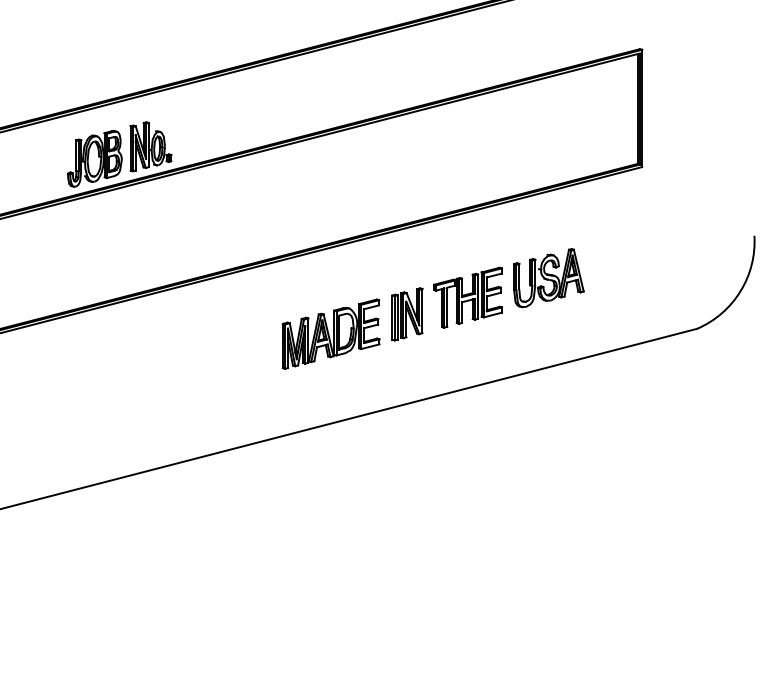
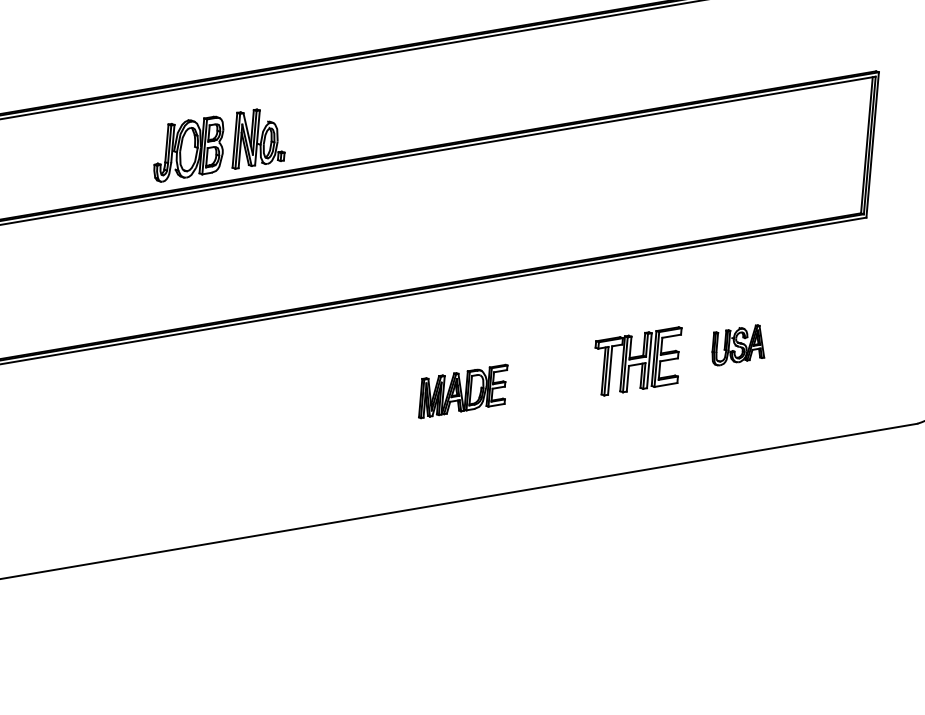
part: (548, 278) -> (738, 345), size x0.6
part: (407, 314) -> (560, 375), removed
part: (330, 333) -> (462, 390), size x0.7

